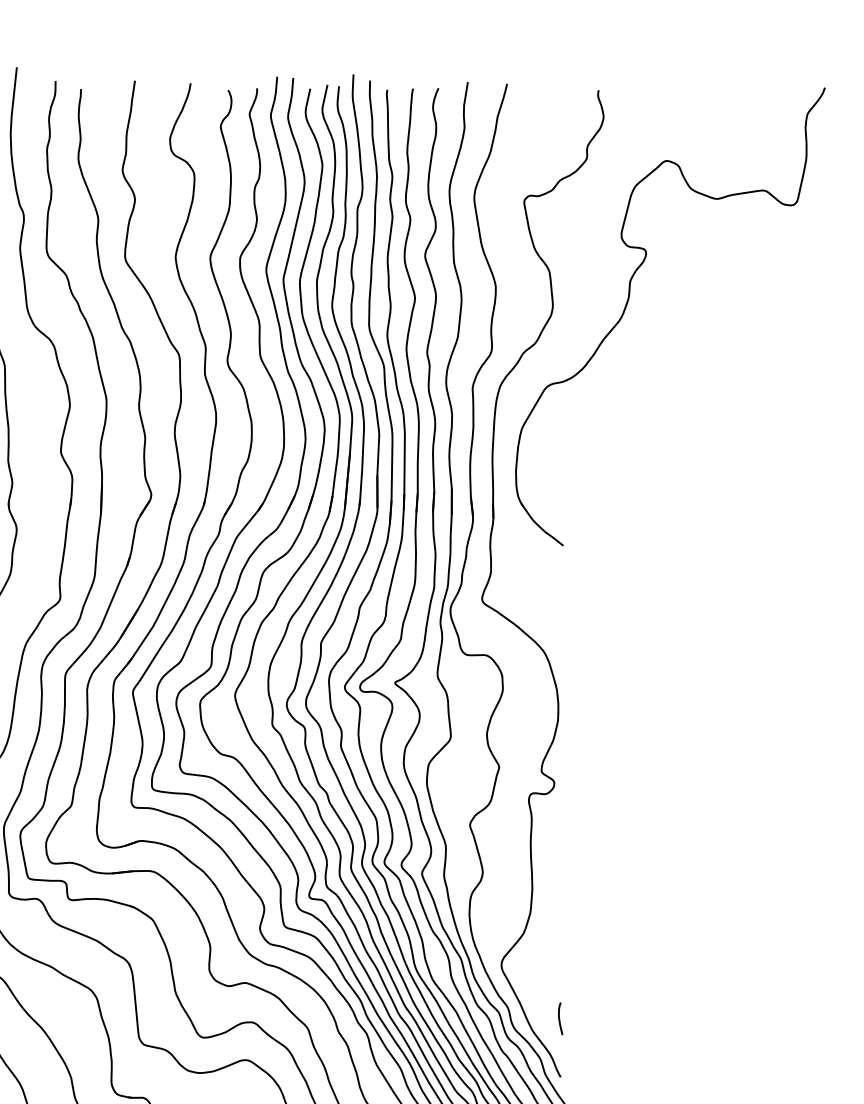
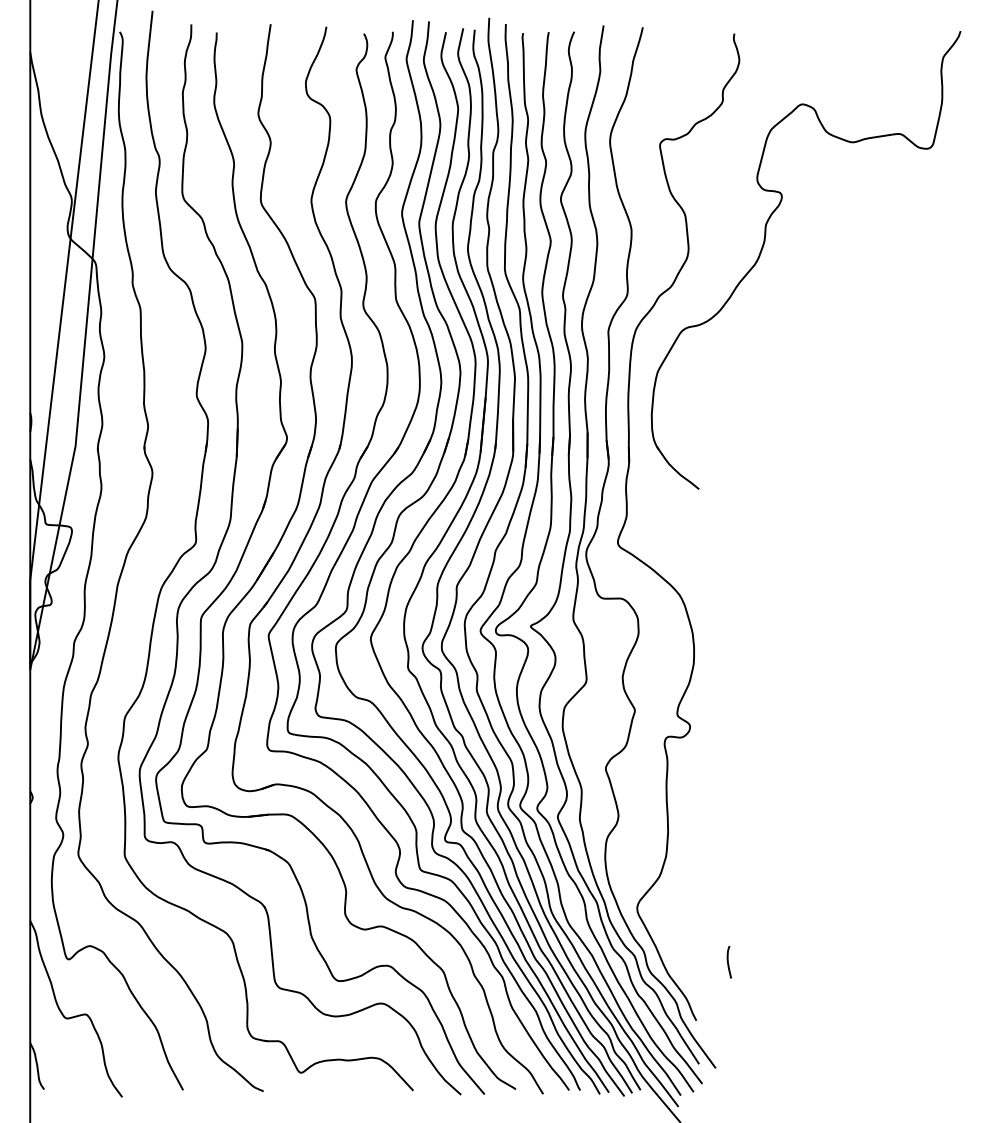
curve: (559, 1019) -> (728, 962), moved

